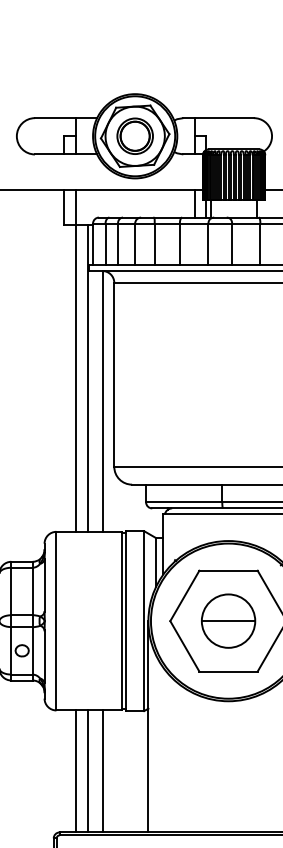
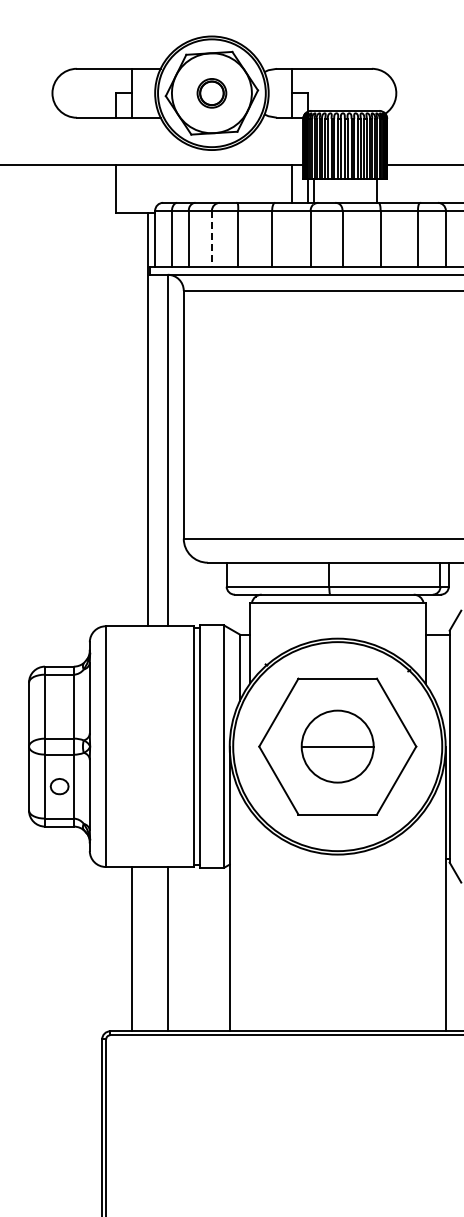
part: (134, 136) -> (211, 93), size x0.6
line: (134, 244) -> (211, 238), solid -> dashed
line: (75, 360) -> (131, 395), removed
line: (87, 770) -> (147, 948), removed

